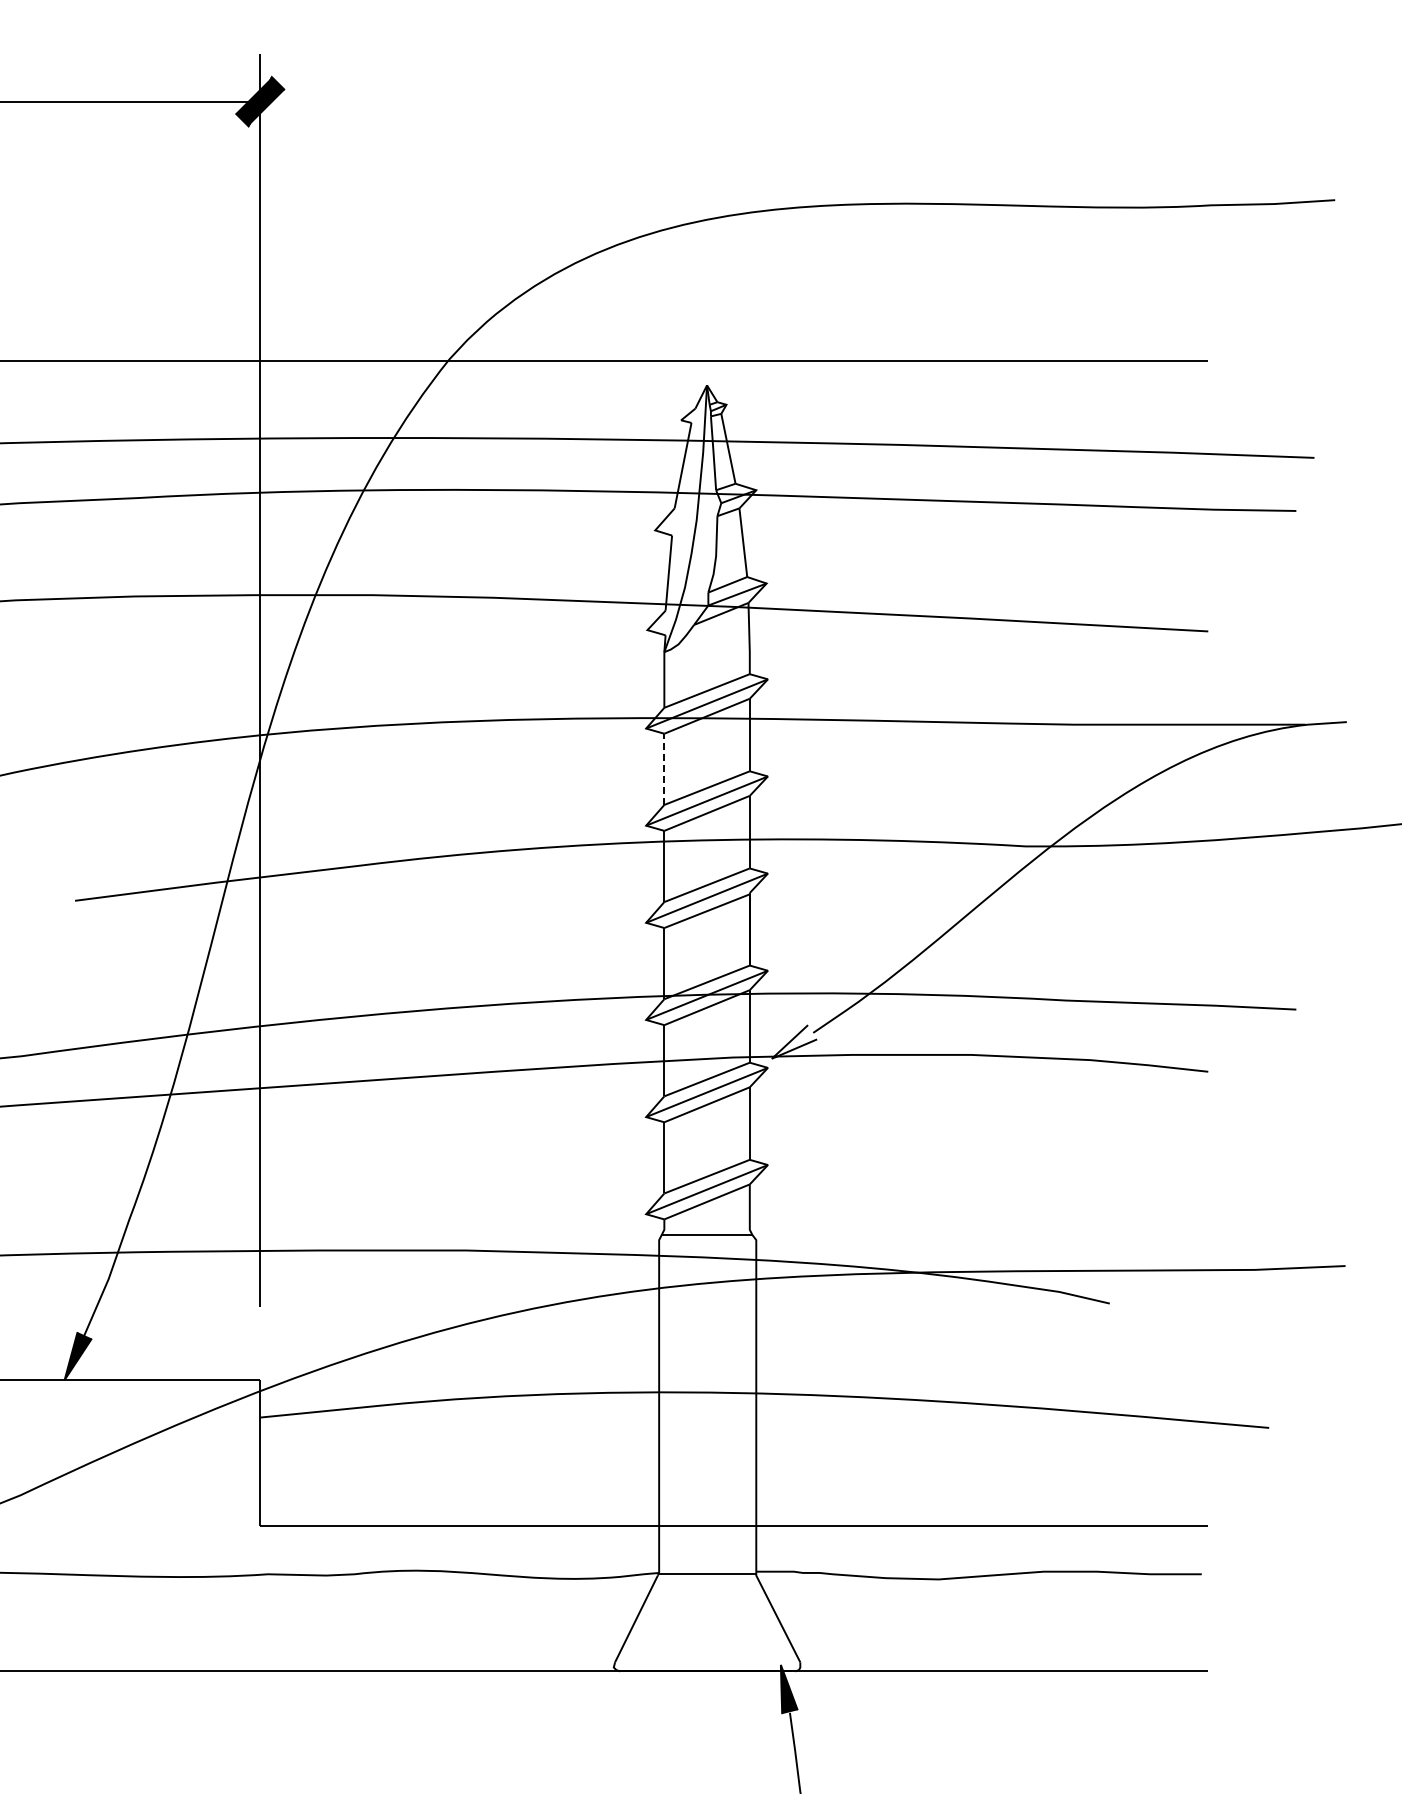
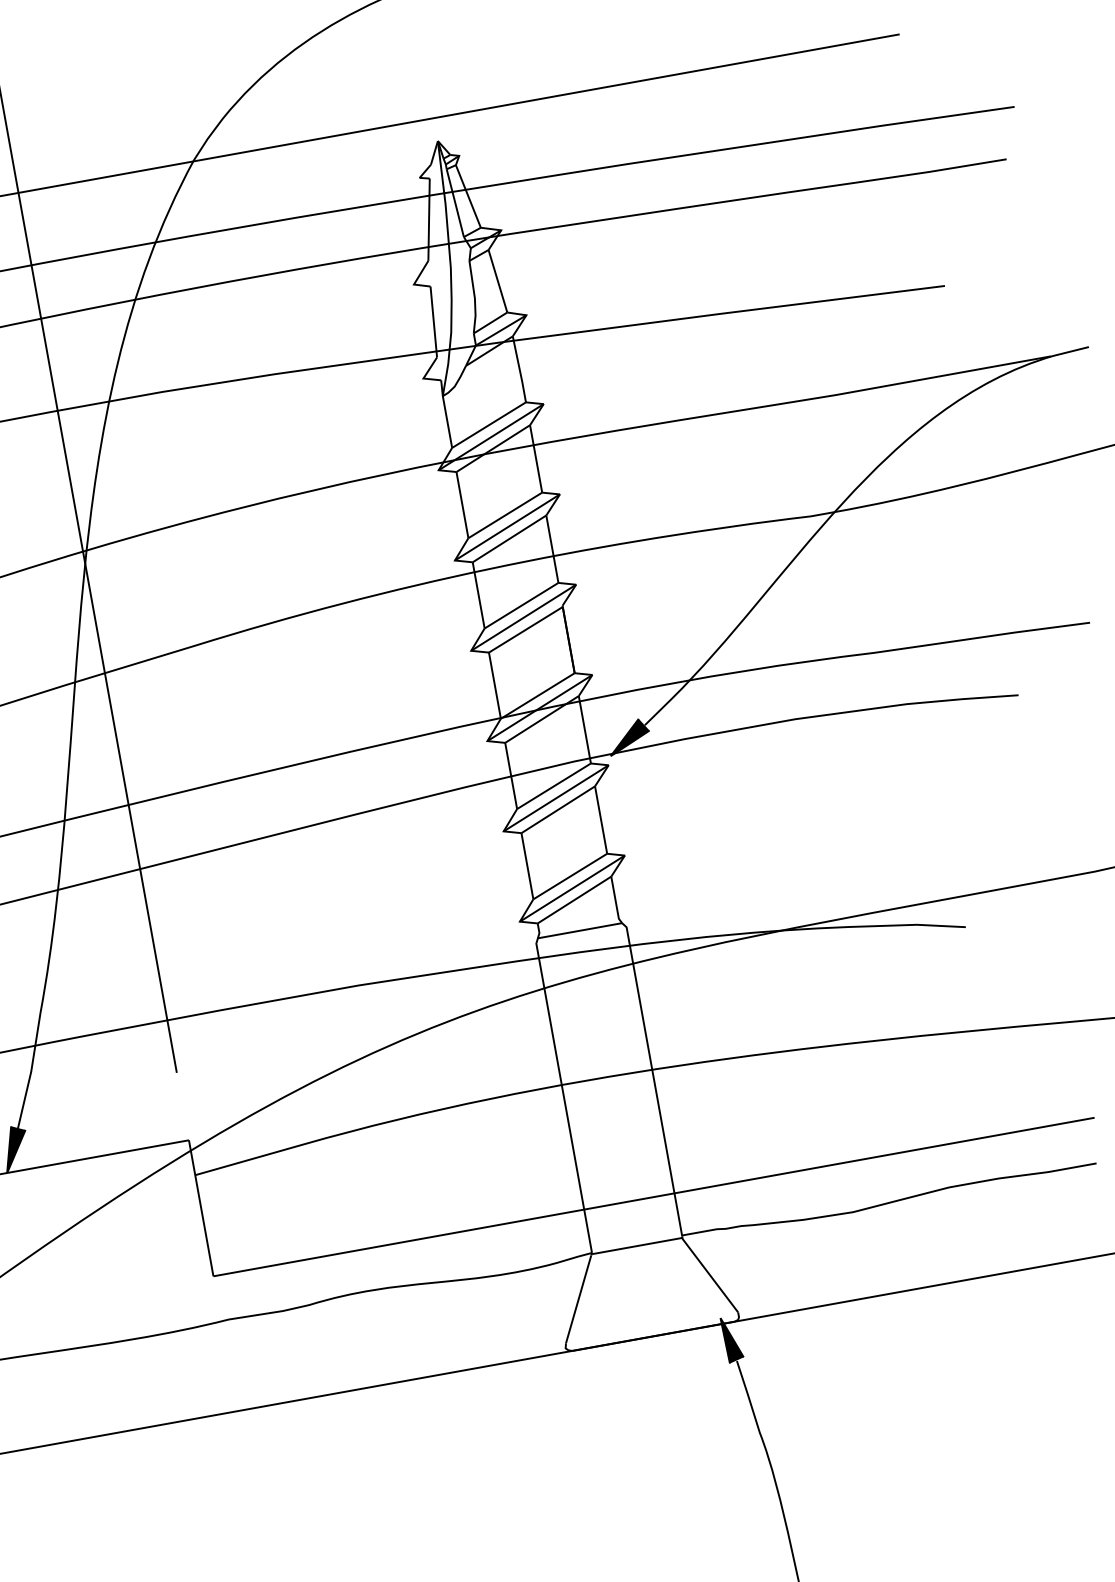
line: (664, 769) -> (462, 505), dashed -> solid
fill: (794, 1041) -> (628, 736), added

